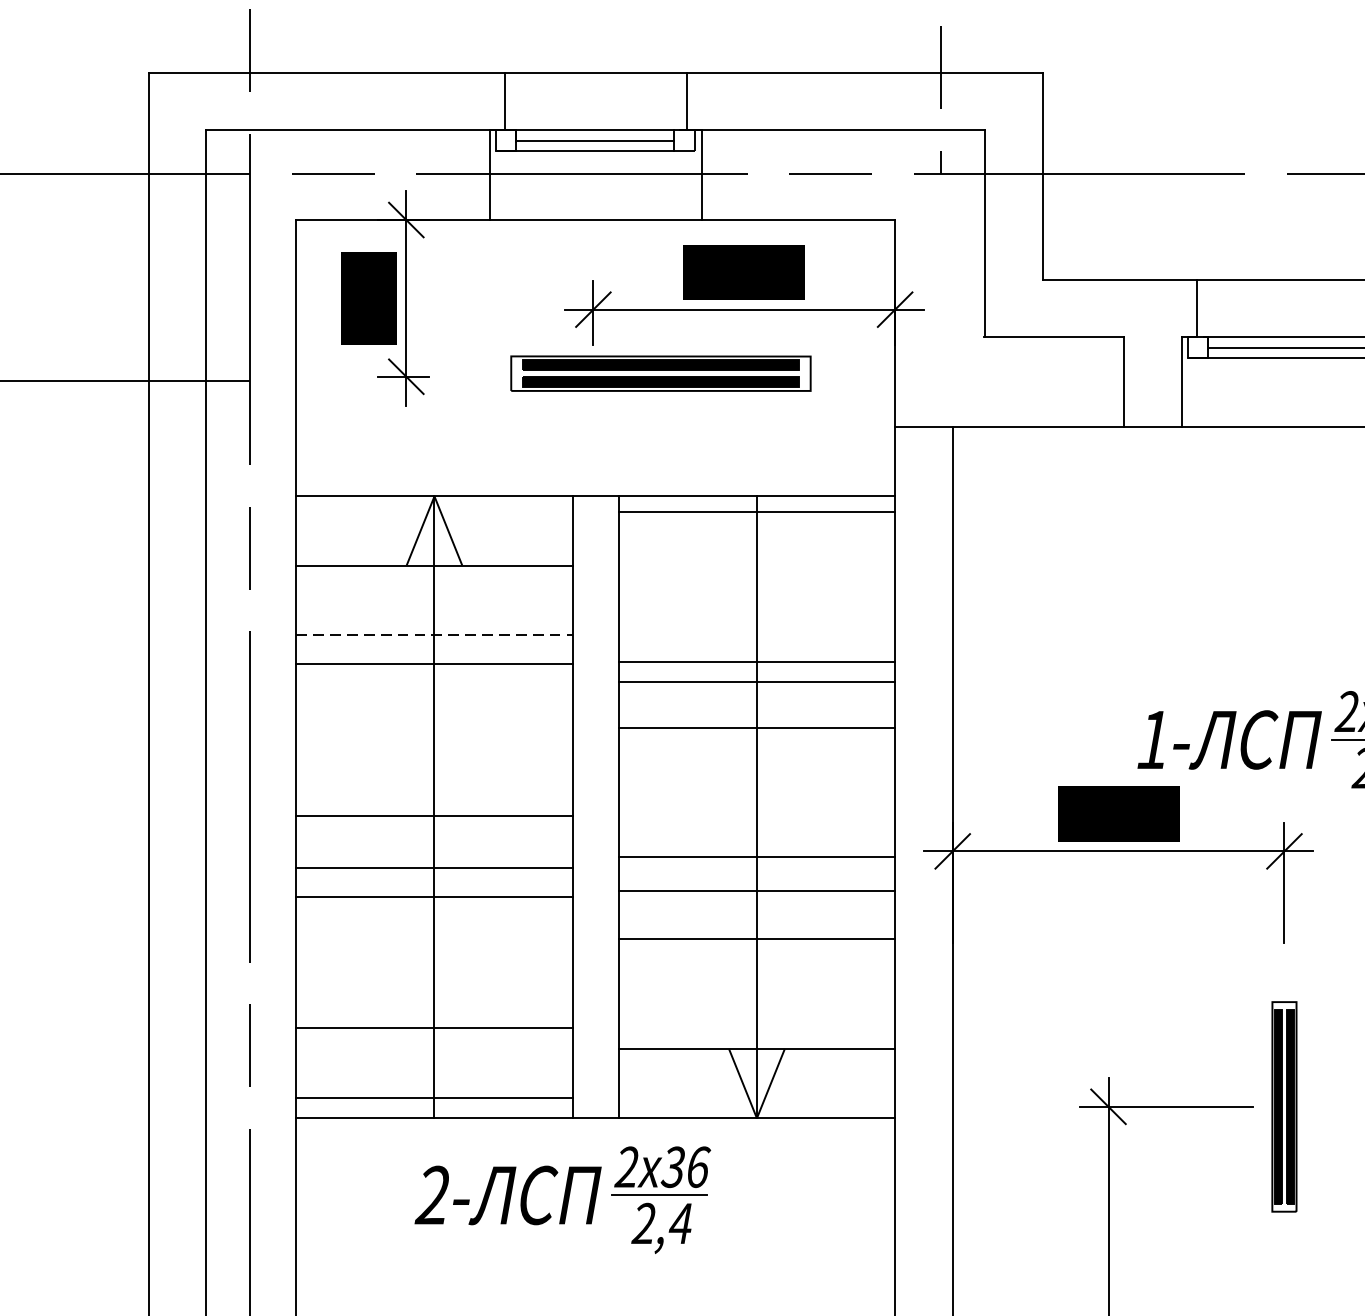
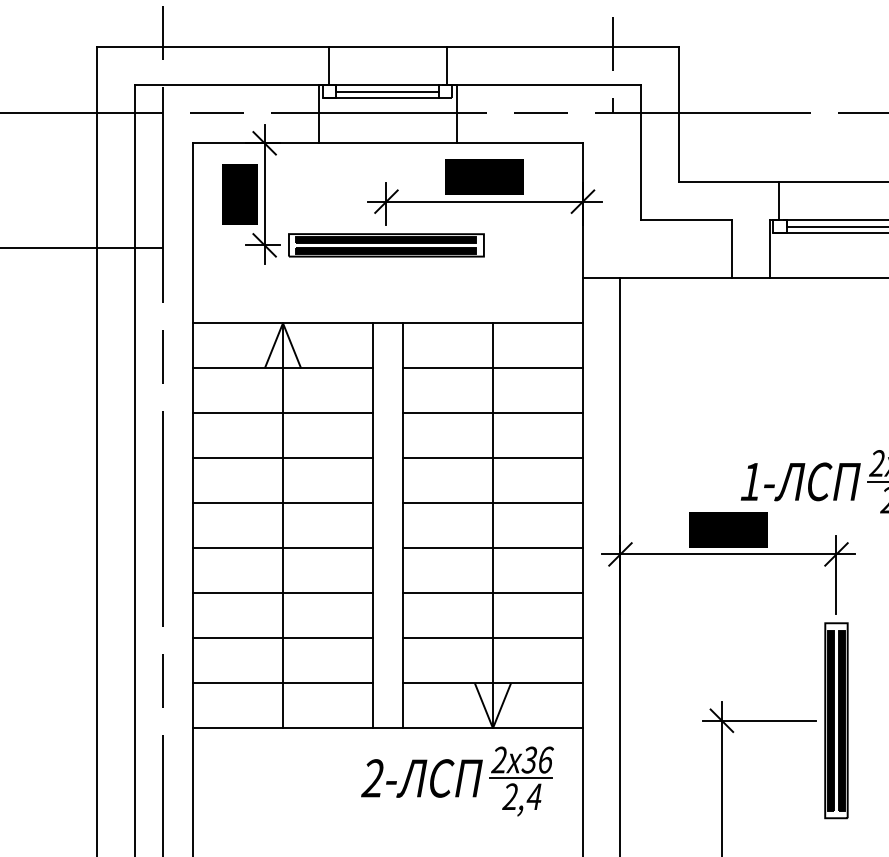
part: (661, 373) -> (386, 245), moved
line: (756, 512) -> (492, 368), moved
line: (435, 634) -> (283, 413), dashed -> solid
line: (756, 662) -> (492, 458), moved
line: (433, 664) -> (282, 458), moved
line: (756, 682) -> (492, 413), moved
line: (756, 728) -> (492, 503), moved
line: (433, 816) -> (282, 503), moved
line: (756, 857) -> (492, 593), moved
line: (433, 868) -> (282, 593), moved
line: (756, 891) -> (492, 548), moved
line: (433, 897) -> (282, 548), moved
line: (756, 939) -> (492, 638), moved
line: (433, 1028) -> (282, 638), moved
line: (433, 1098) -> (282, 683), moved
part: (1284, 1106) -> (836, 720), size x1.43
part: (562, 1200) -> (457, 781), moved

